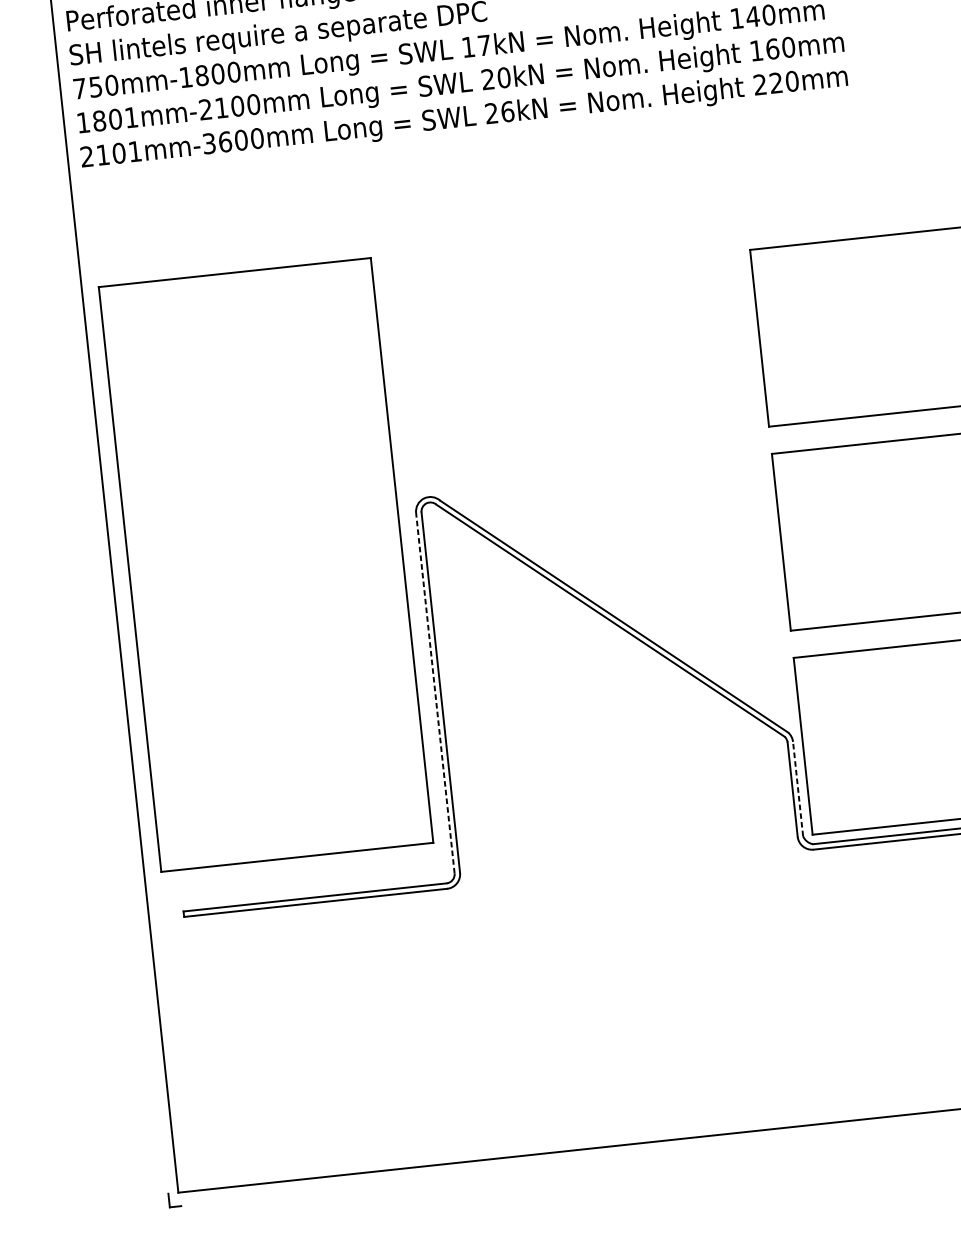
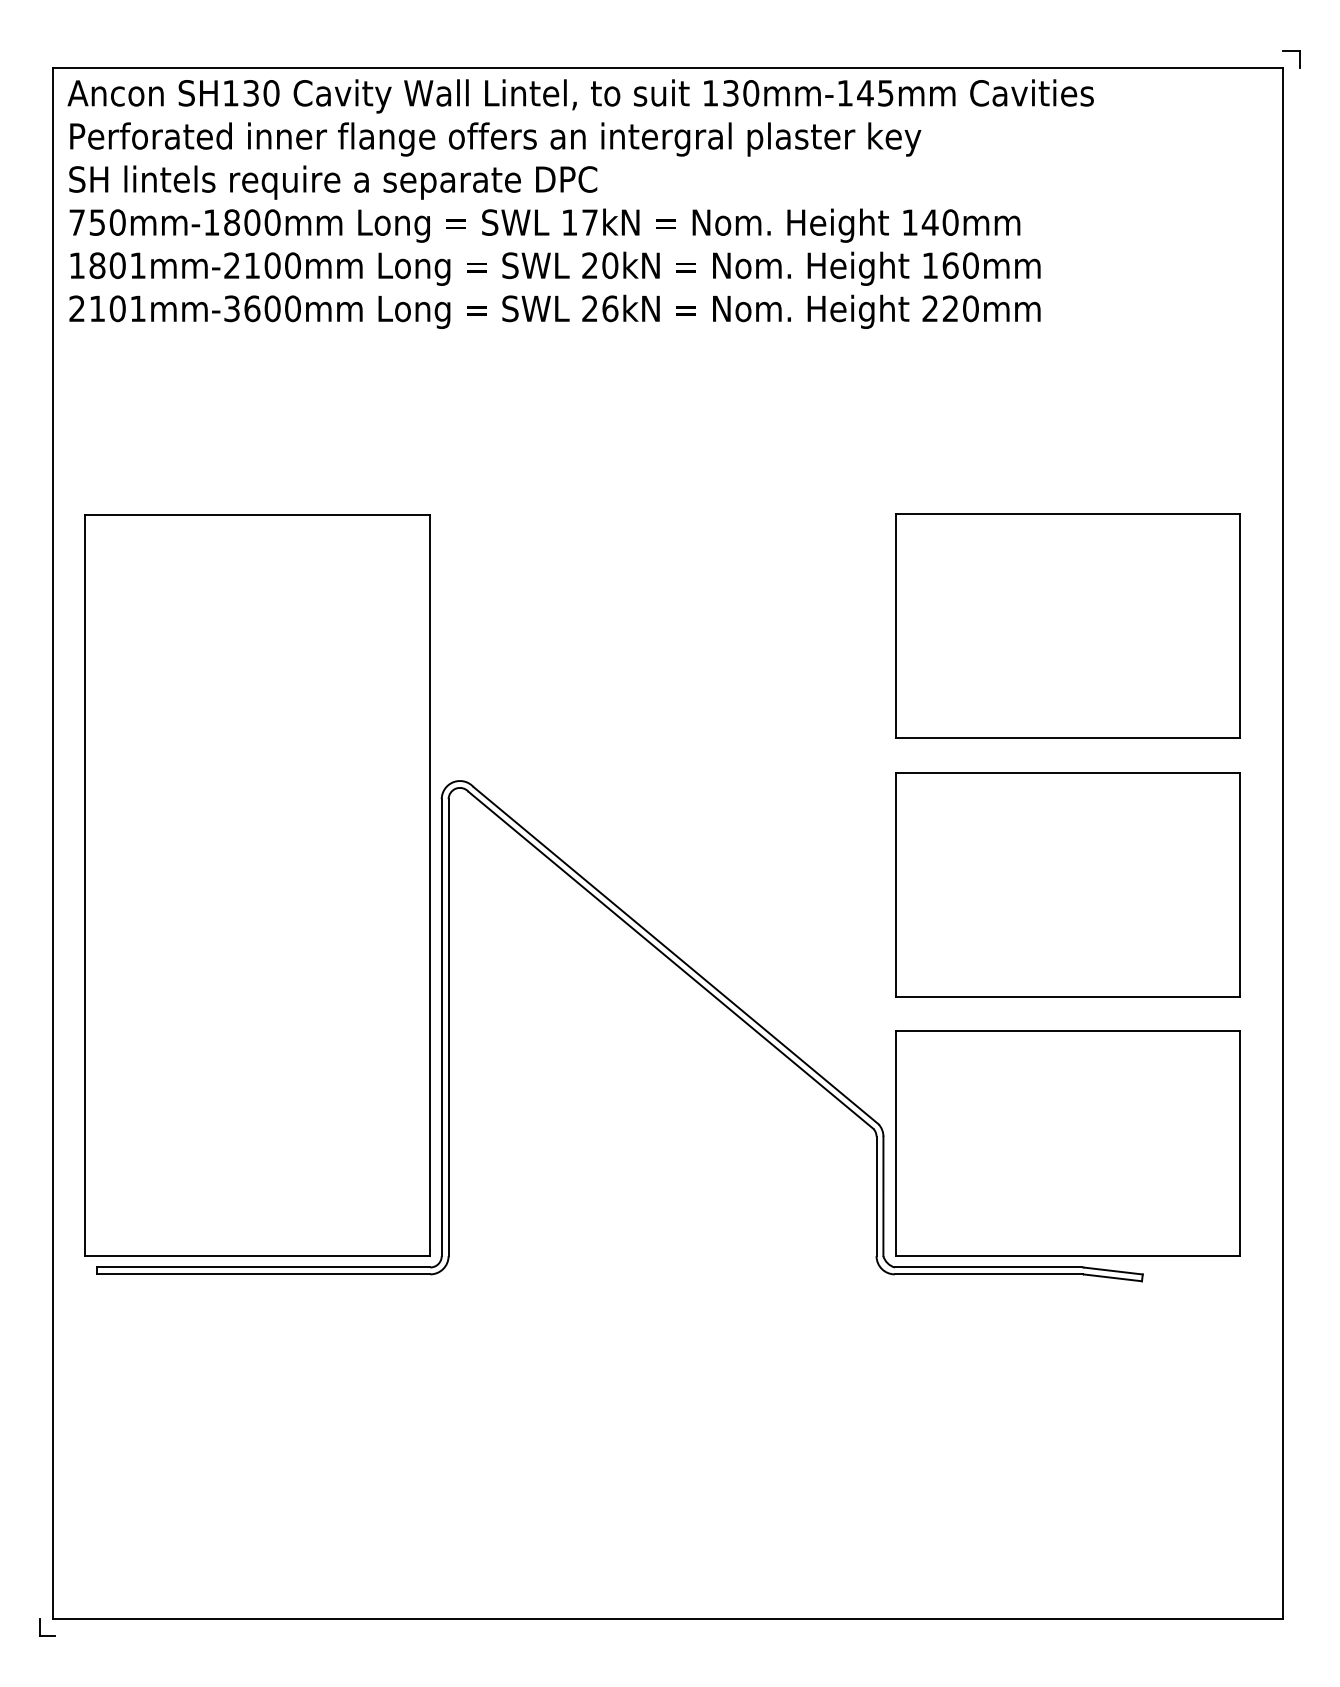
part: (265, 565) -> (257, 885), moved
line: (435, 693) -> (441, 1027), dashed -> solid
line: (798, 789) -> (883, 1196), dashed -> solid

